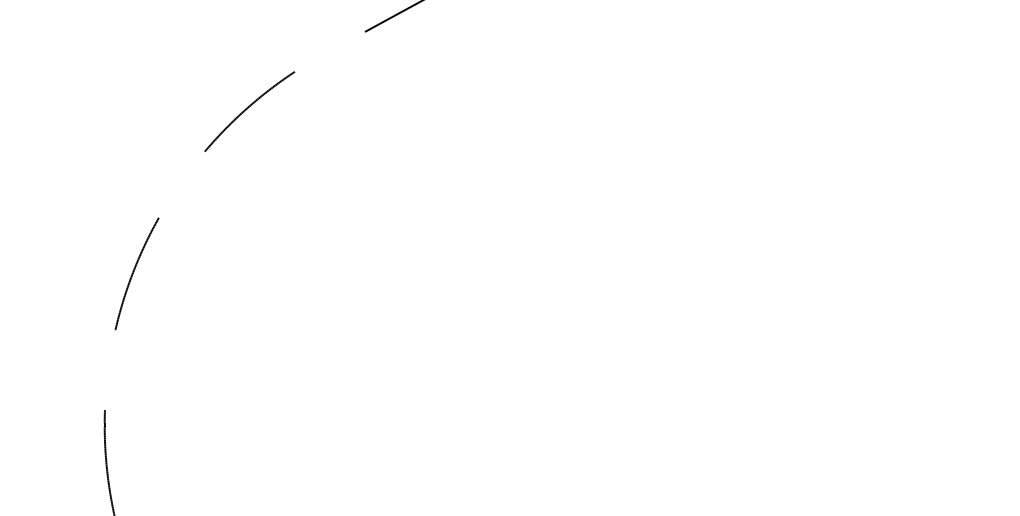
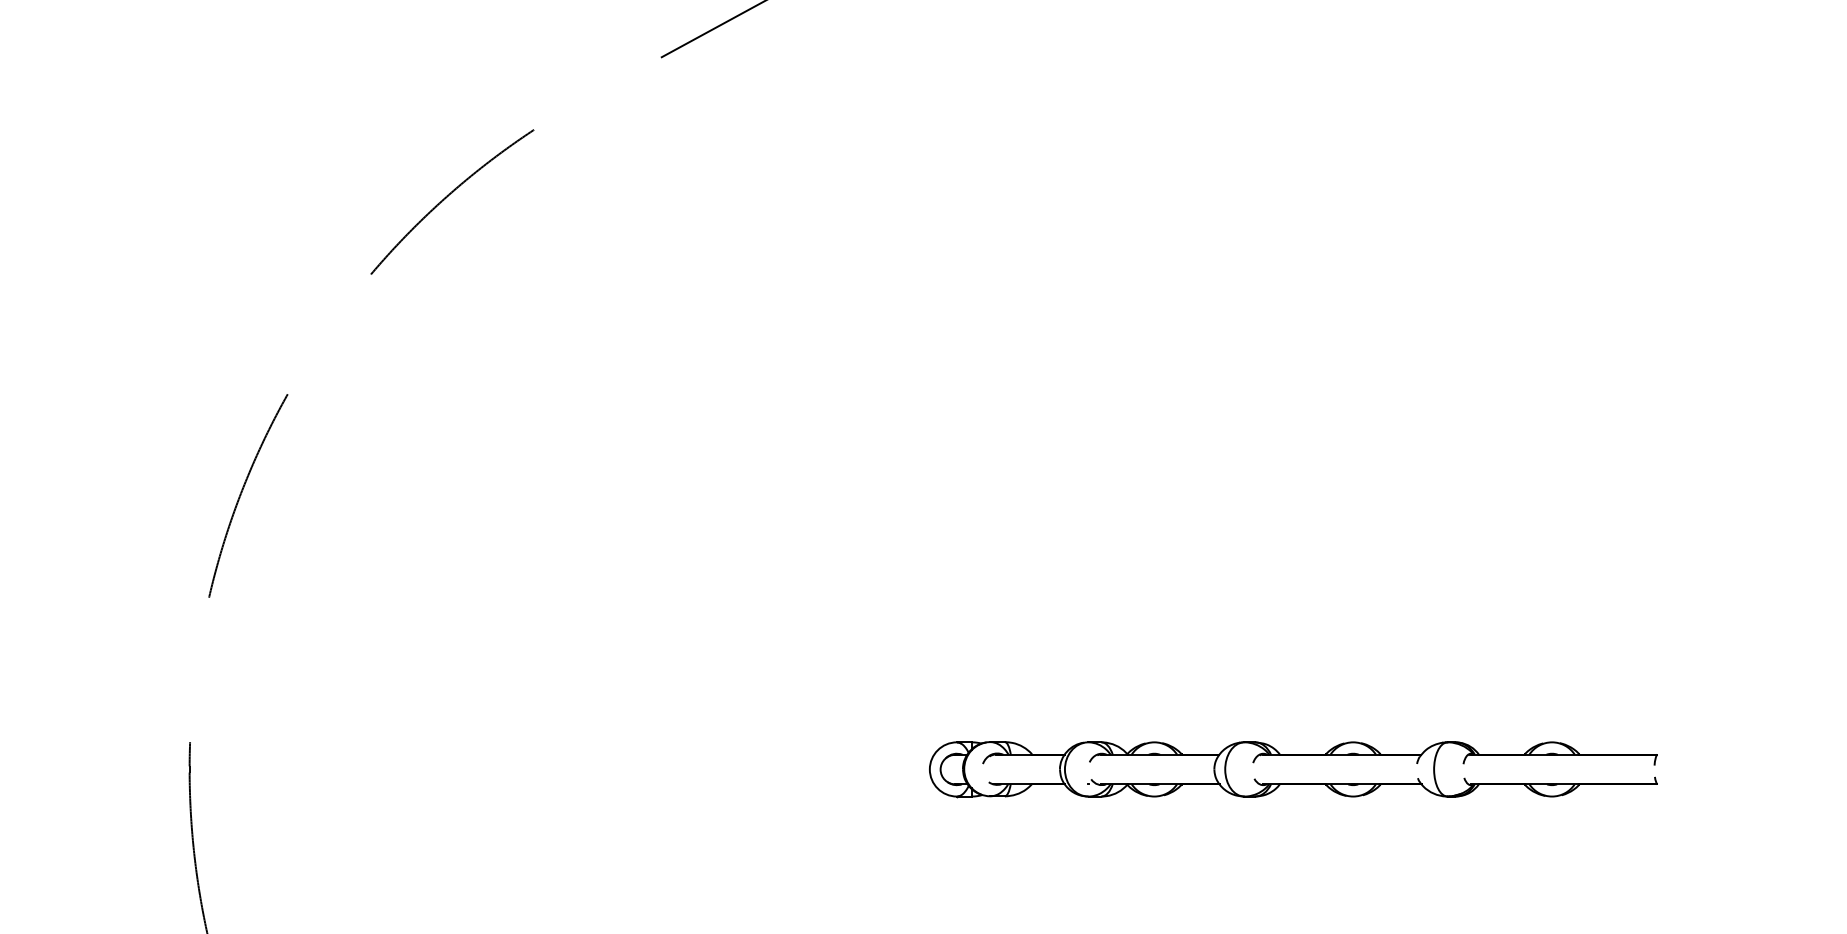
part: (713, 425) -> (1291, 770), added

